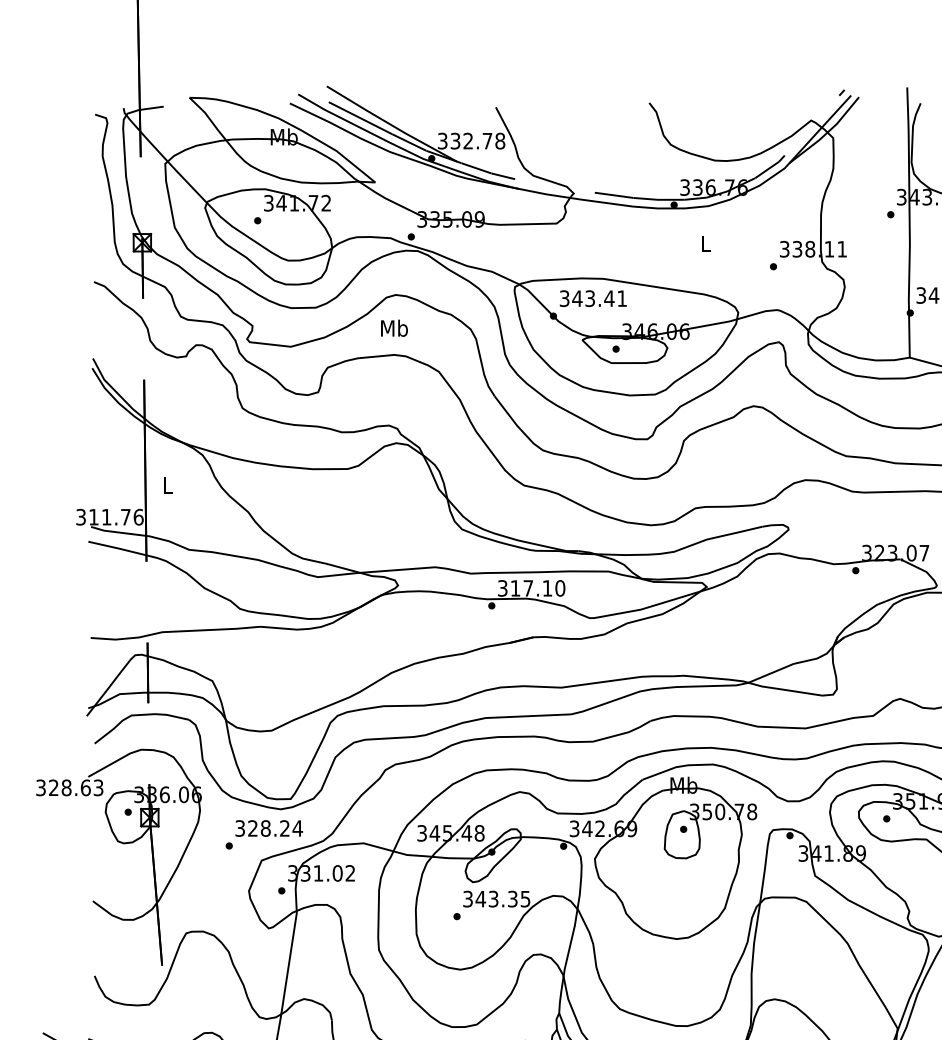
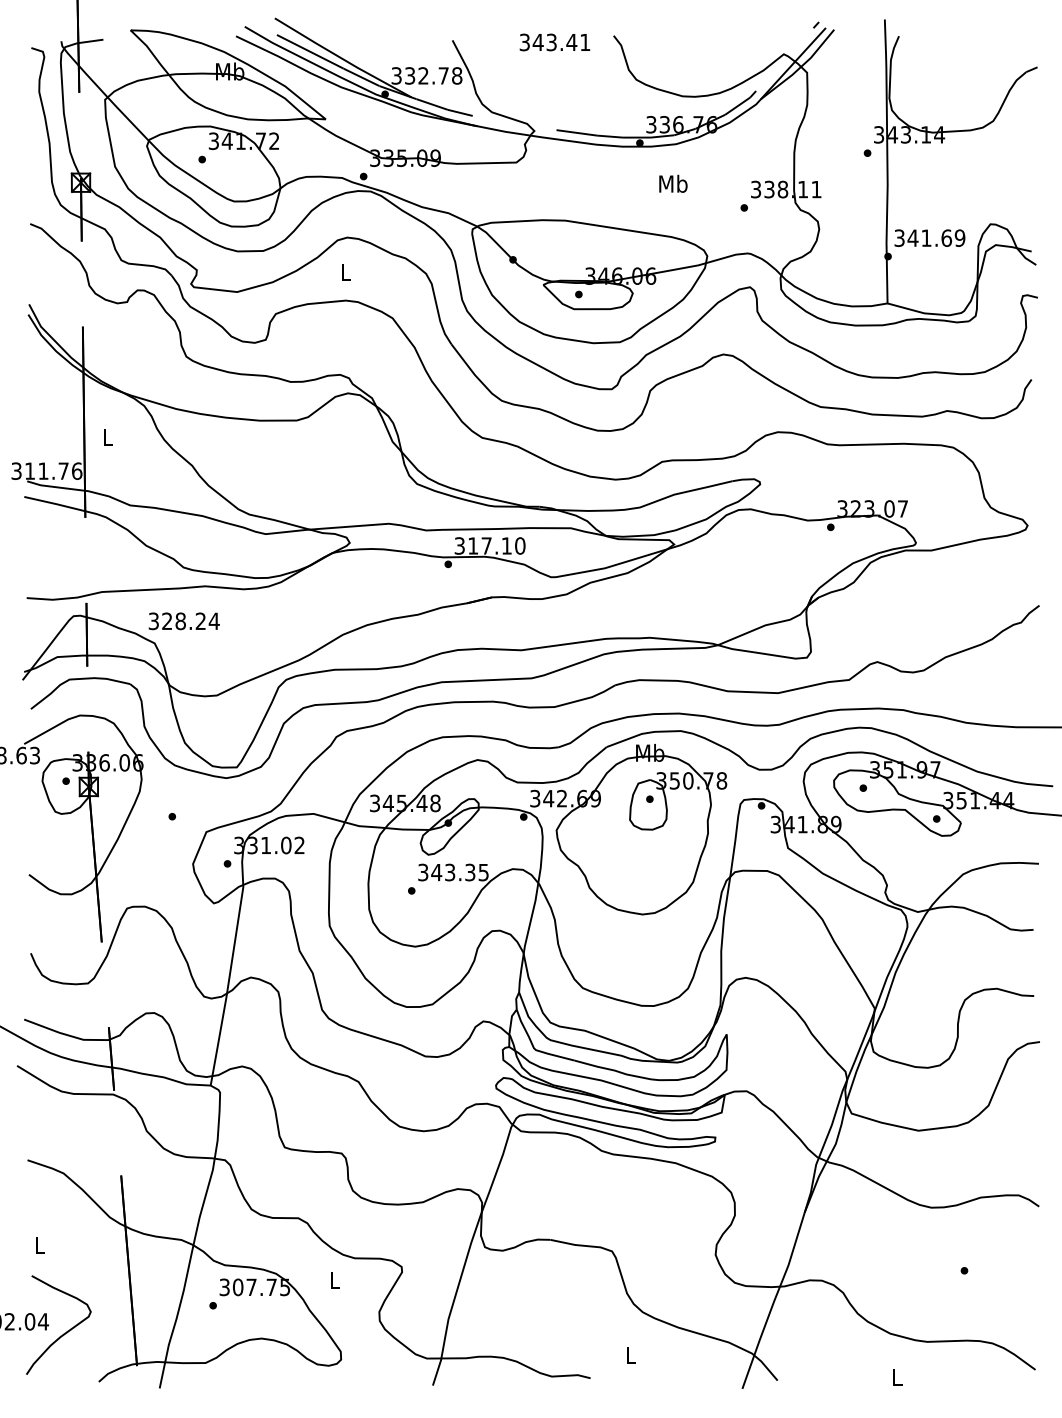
text: (706, 243) -> (673, 183), L -> Mb
text: (592, 298) -> (554, 42), moved
text: (394, 328) -> (345, 272), Mb -> L
text: (268, 828) -> (183, 621), moved

